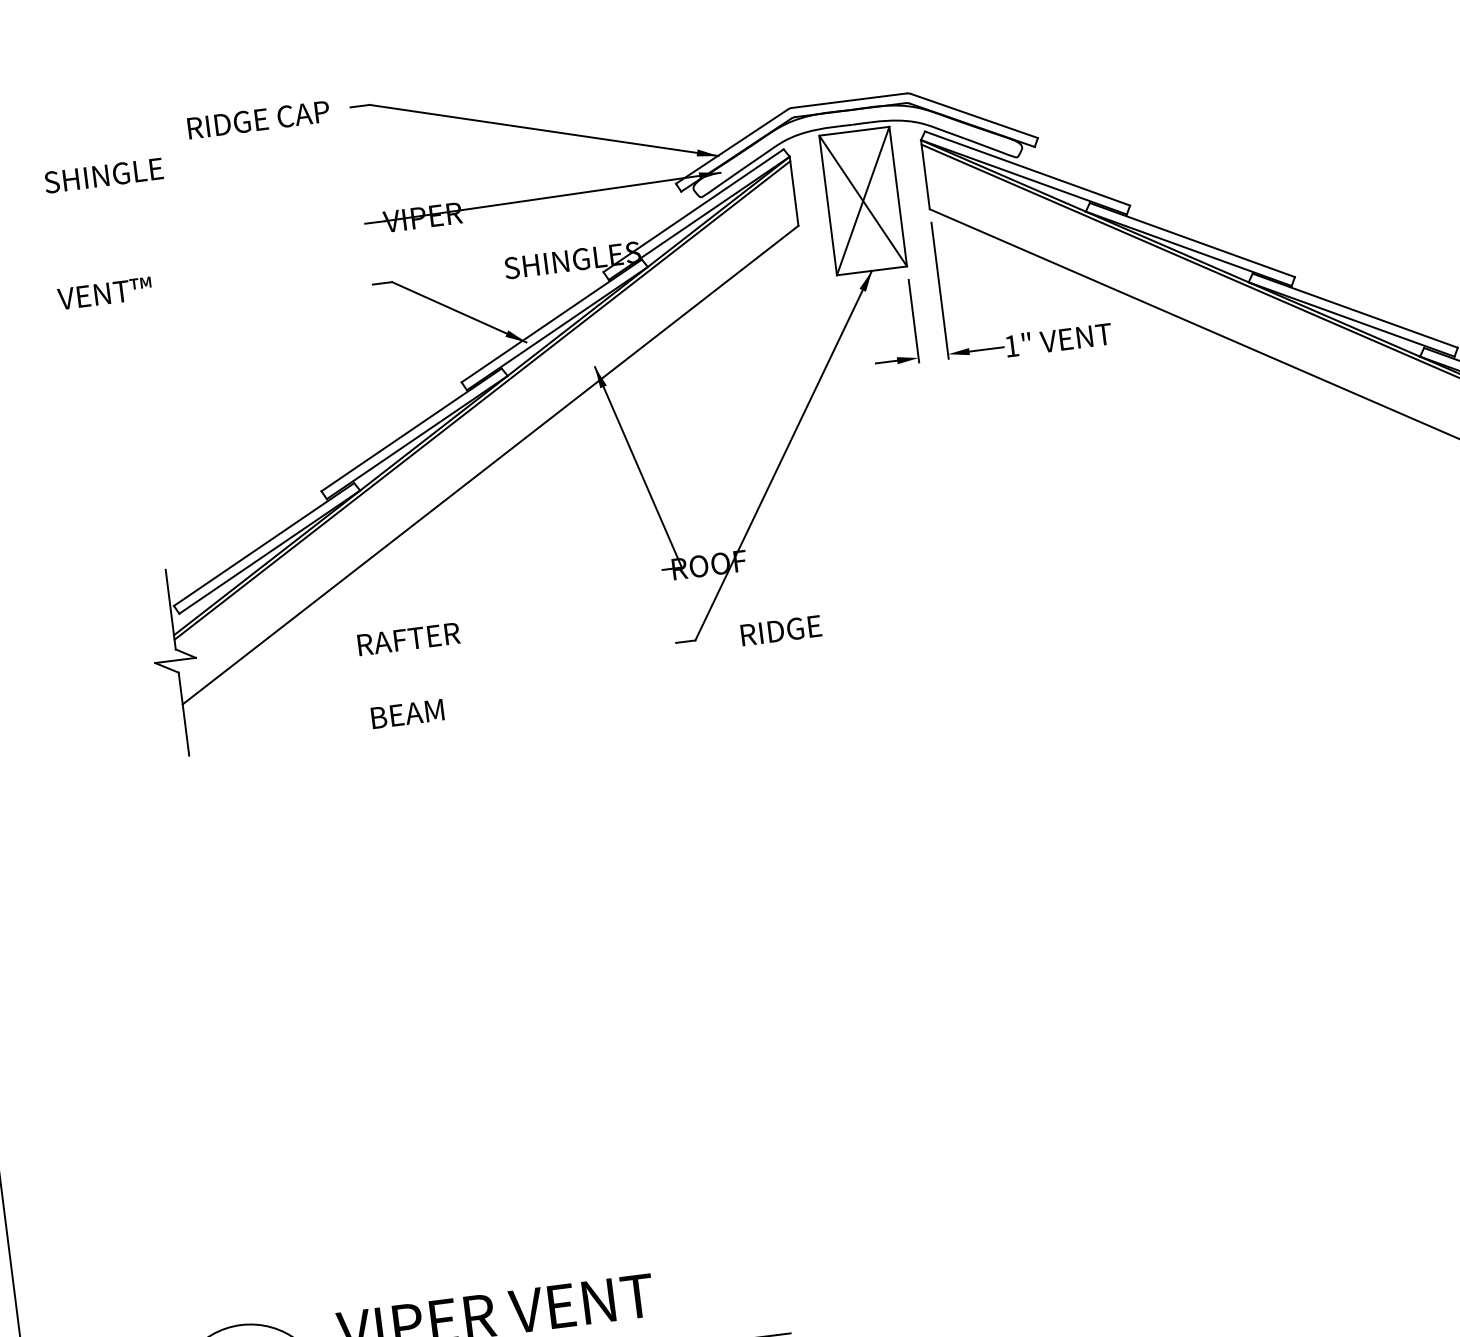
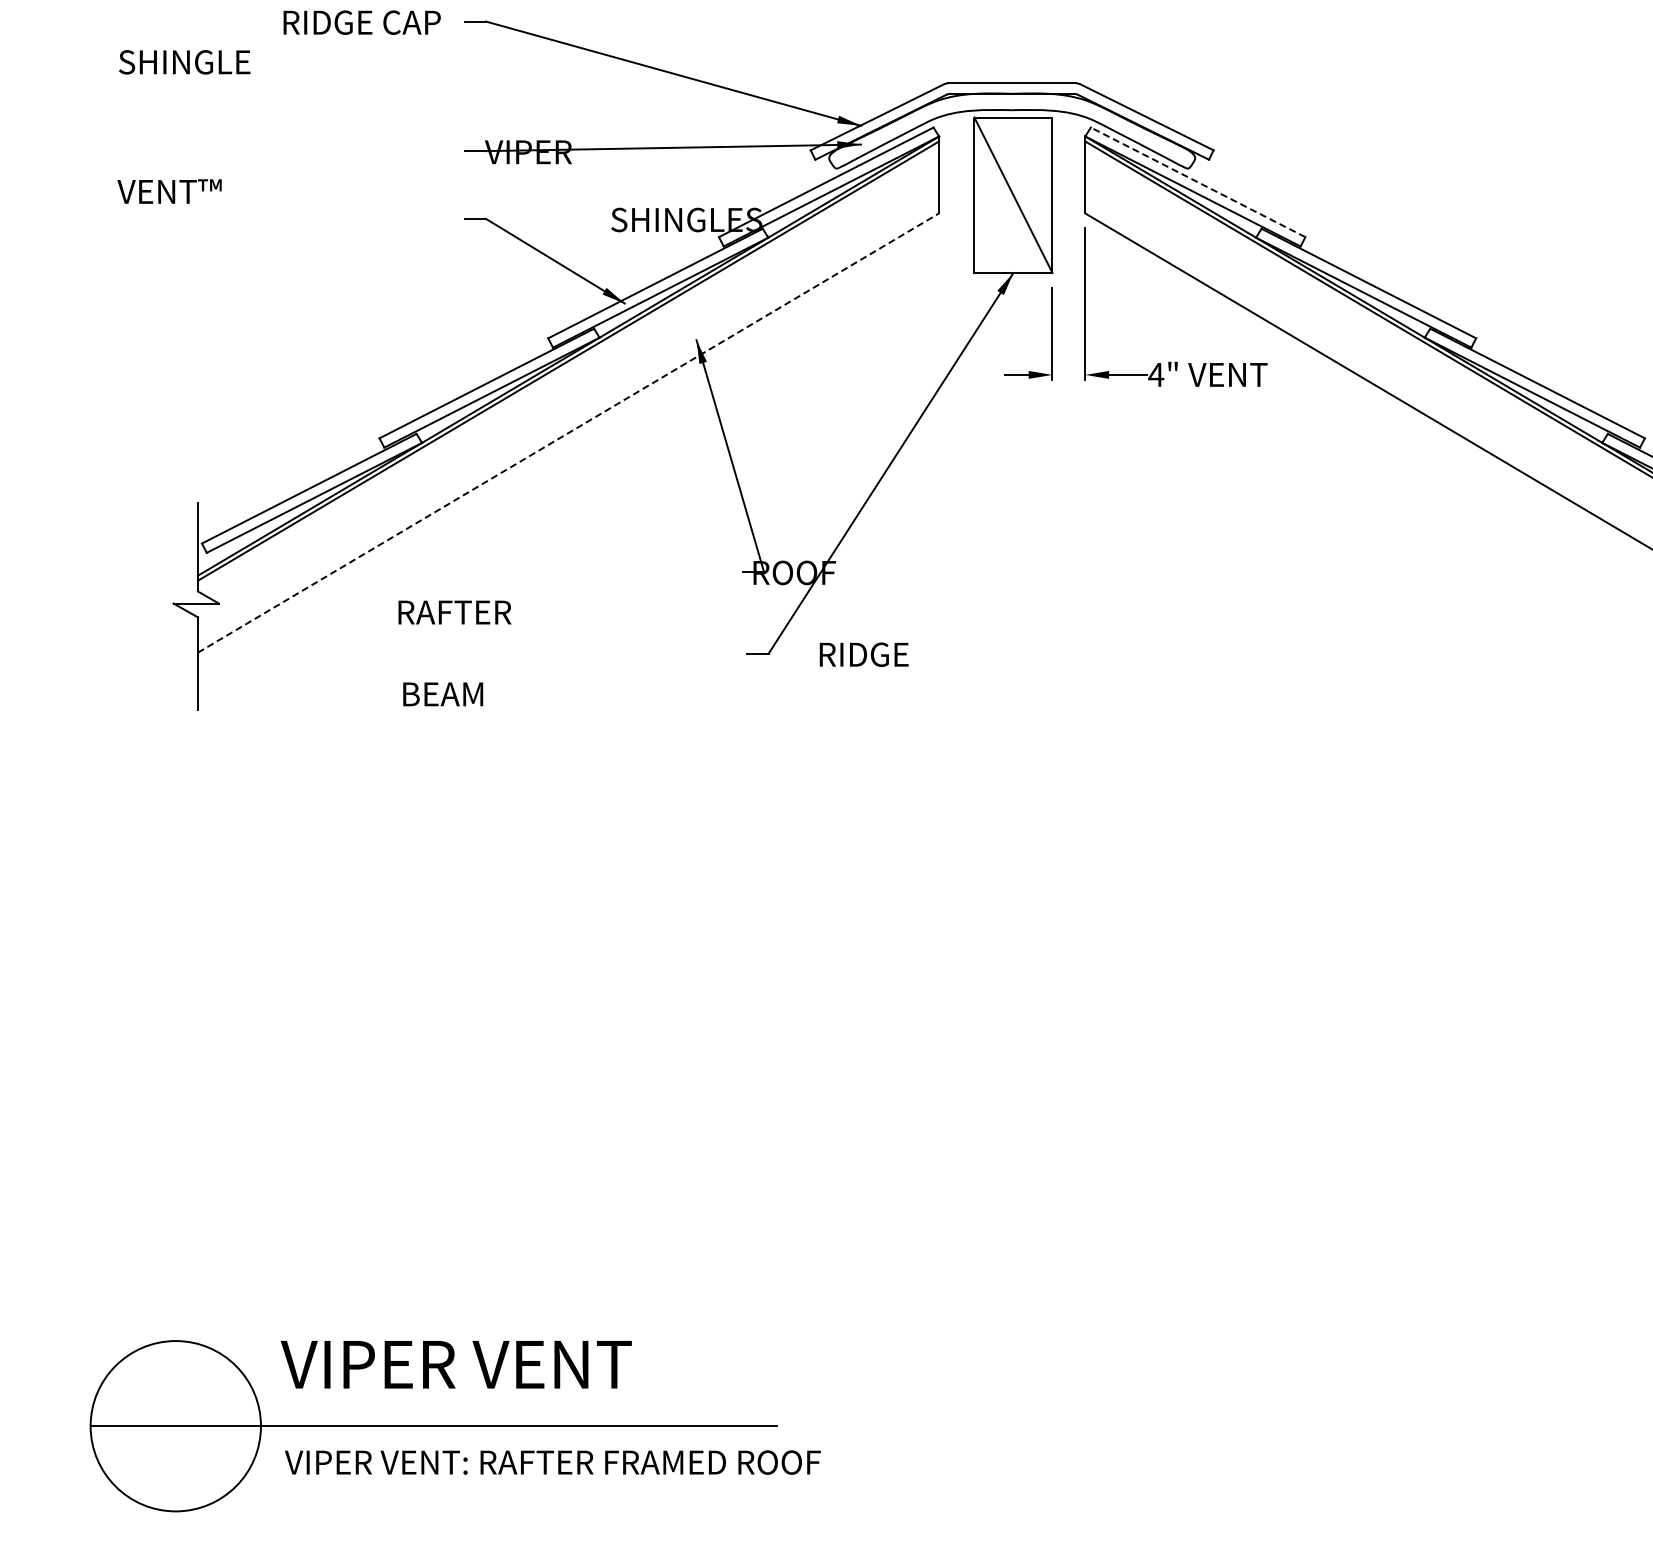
line: (1027, 168) -> (1197, 182), solid -> dashed
line: (863, 200) -> (1013, 194), removed
text: (1011, 345) -> (1156, 374), 1" -> 4"
line: (490, 465) -> (568, 433), solid -> dashed

